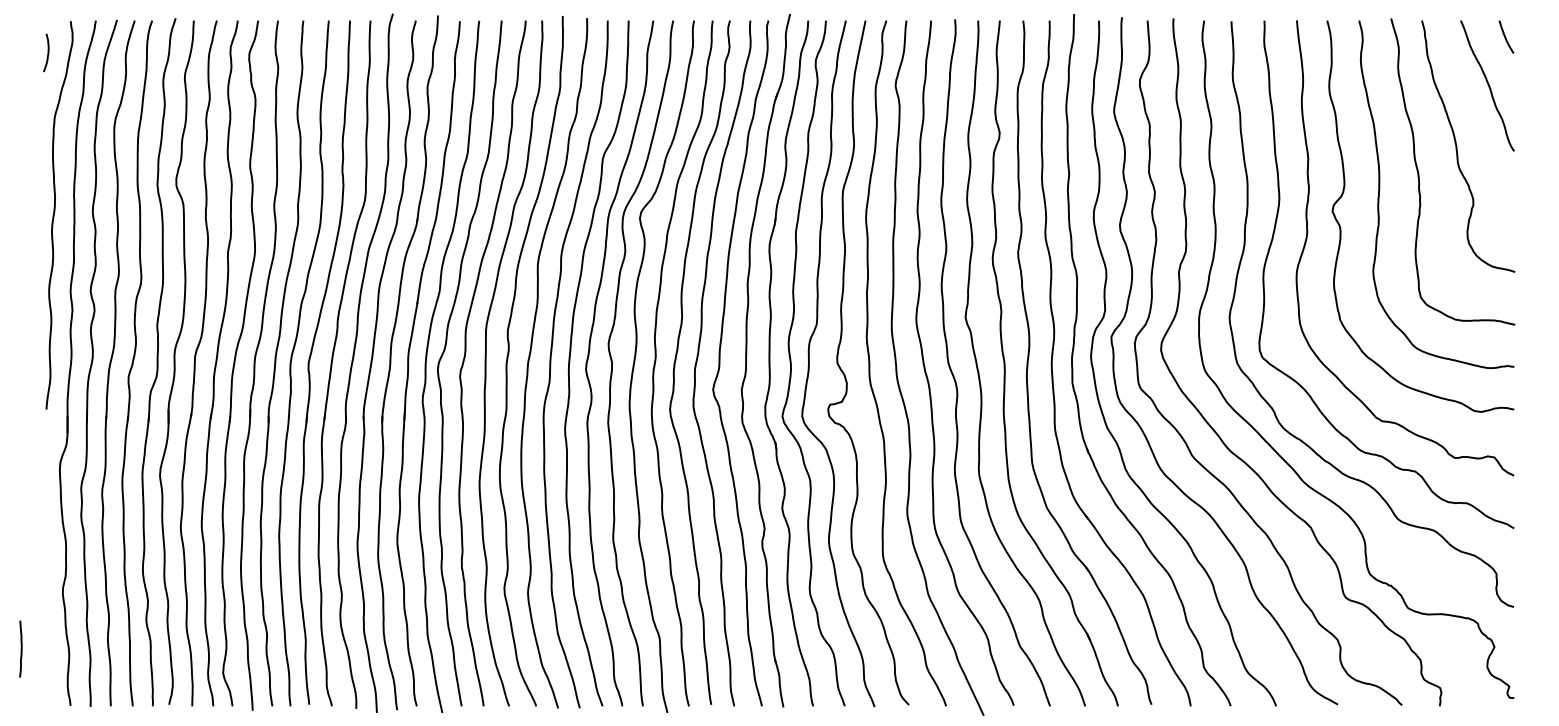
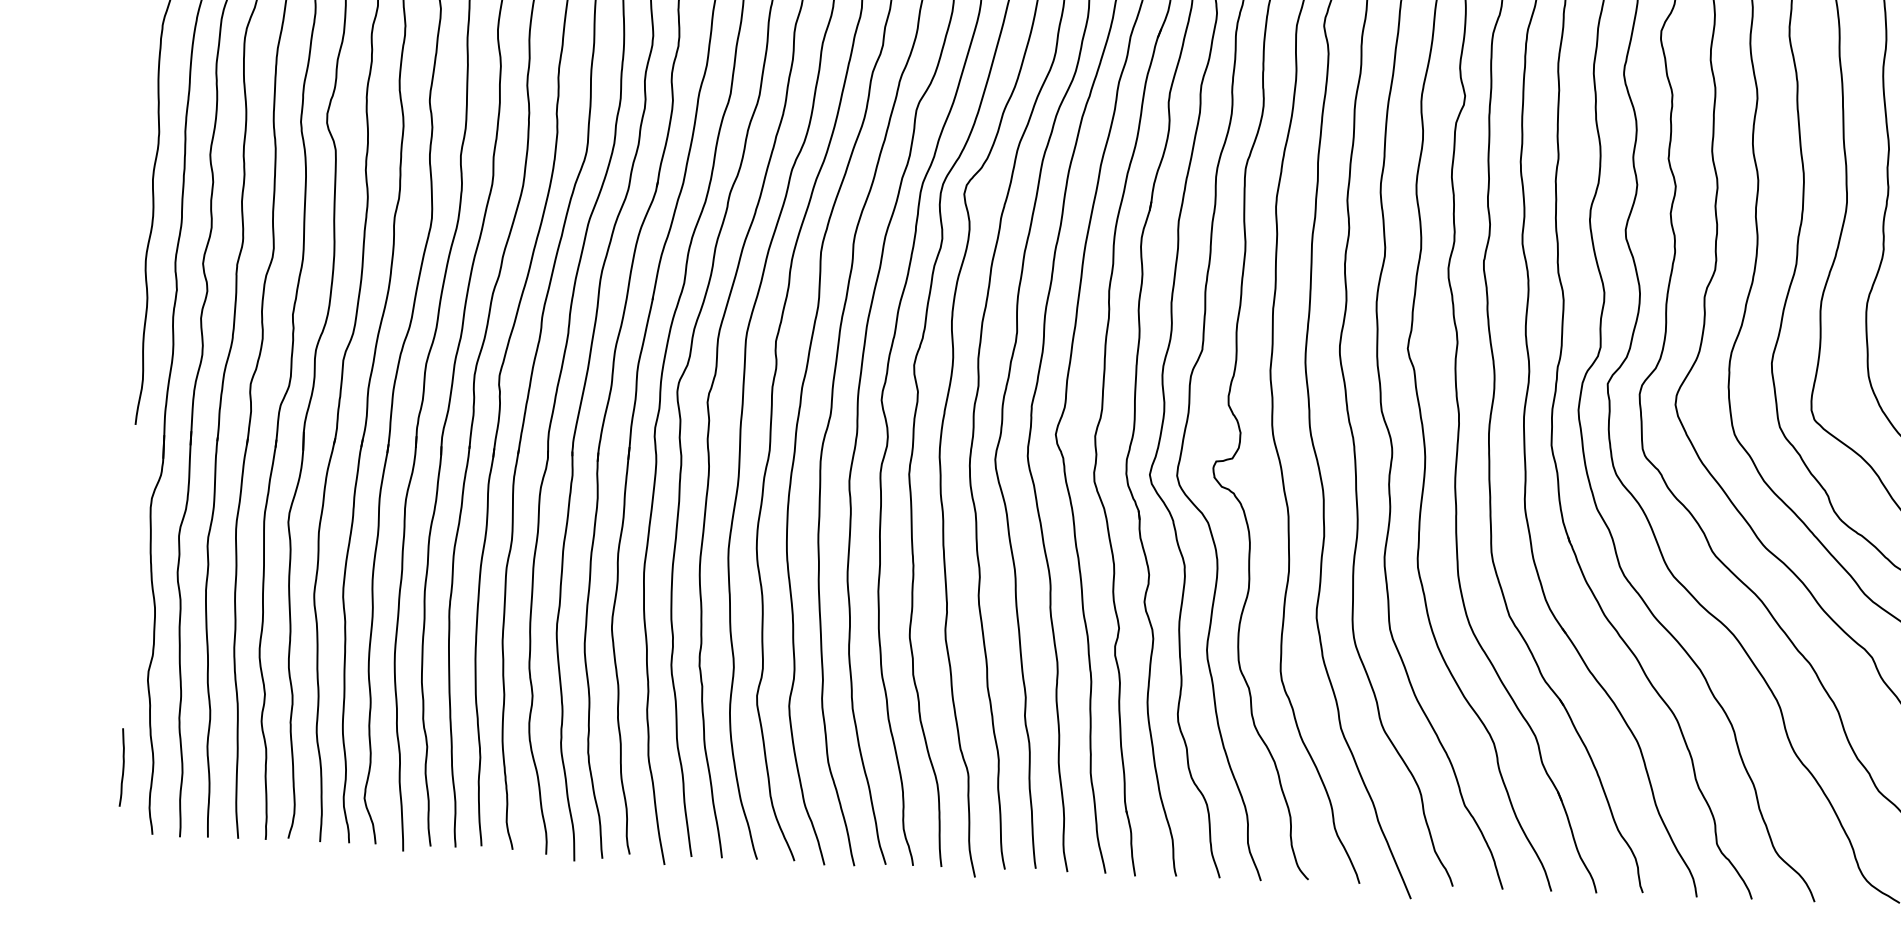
line: (20, 648) -> (121, 766), moved

